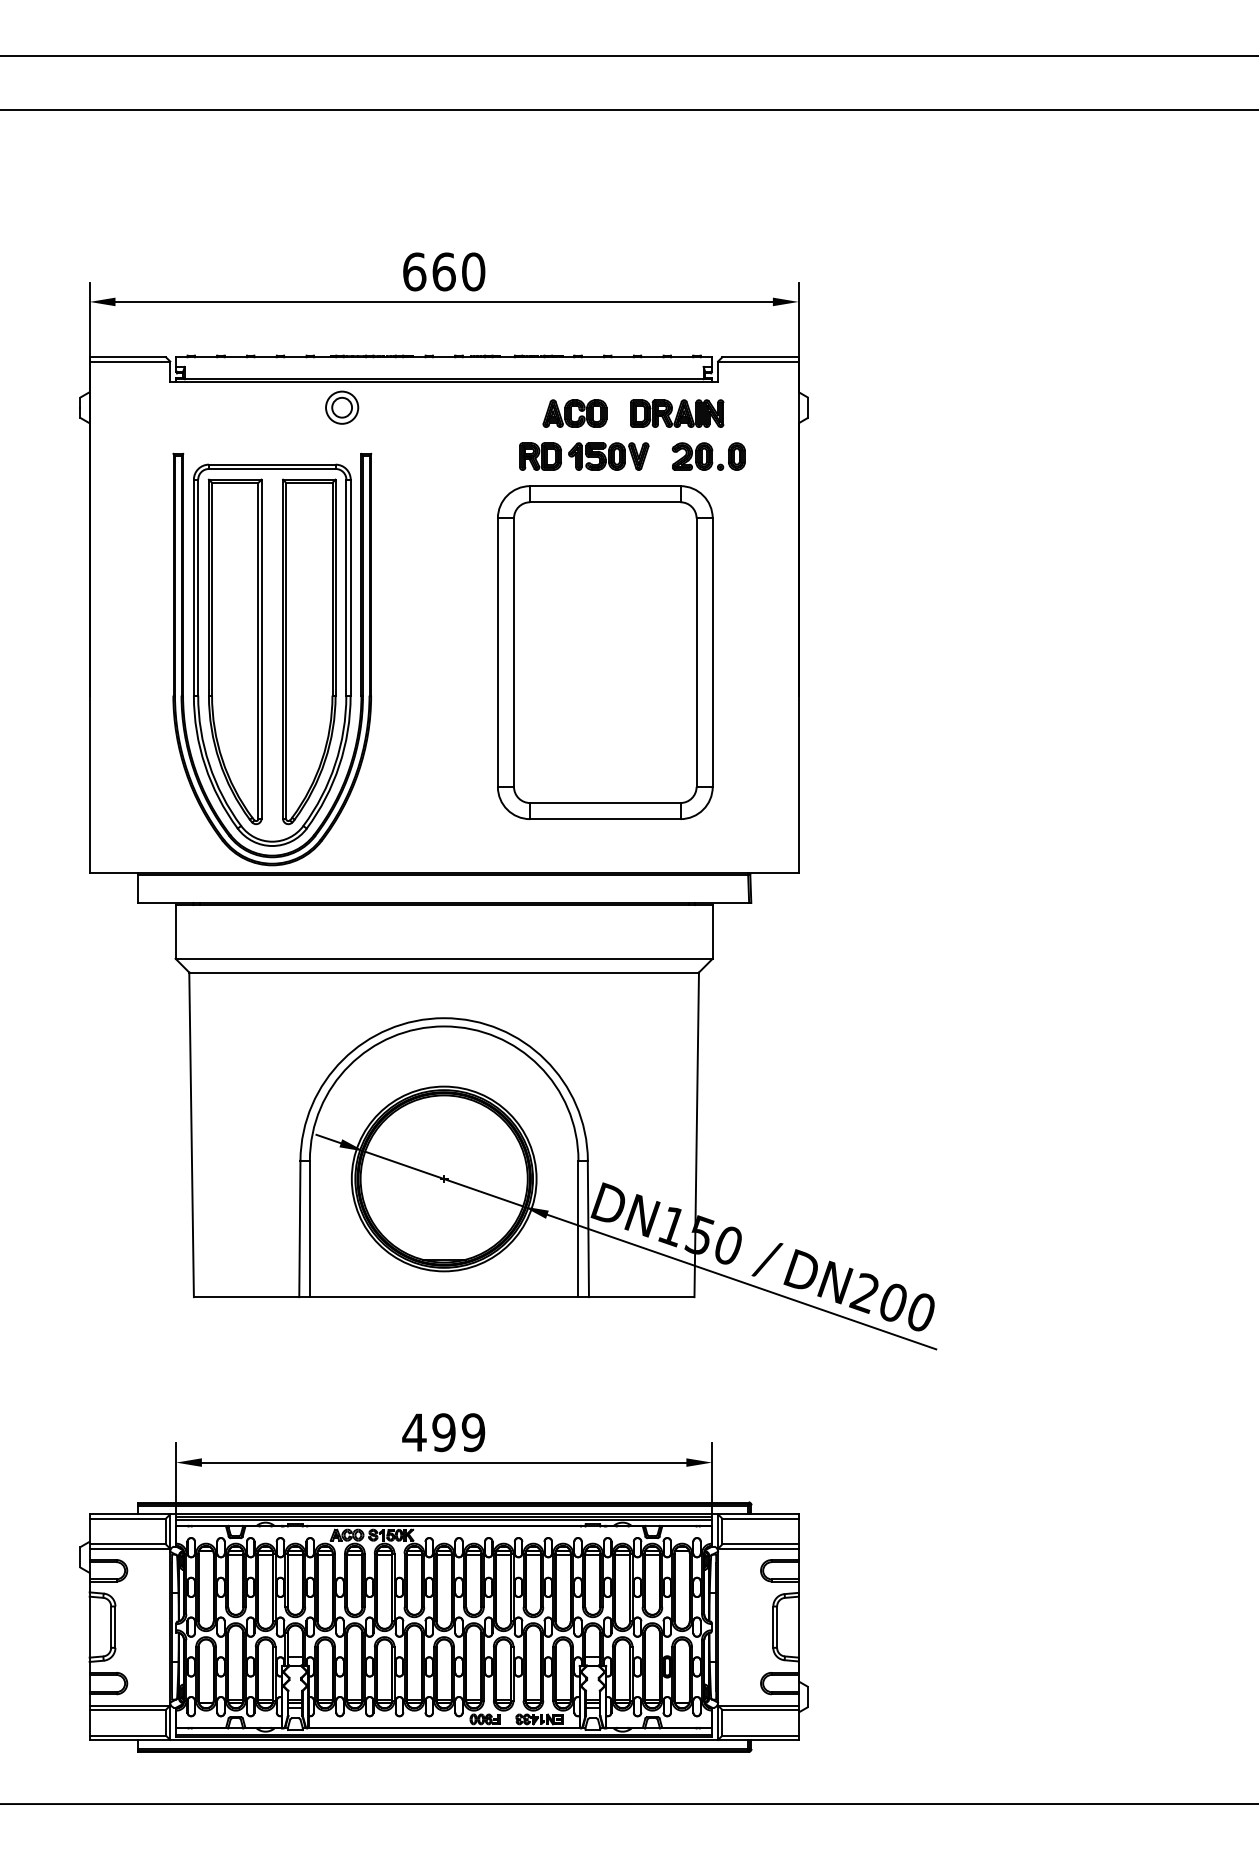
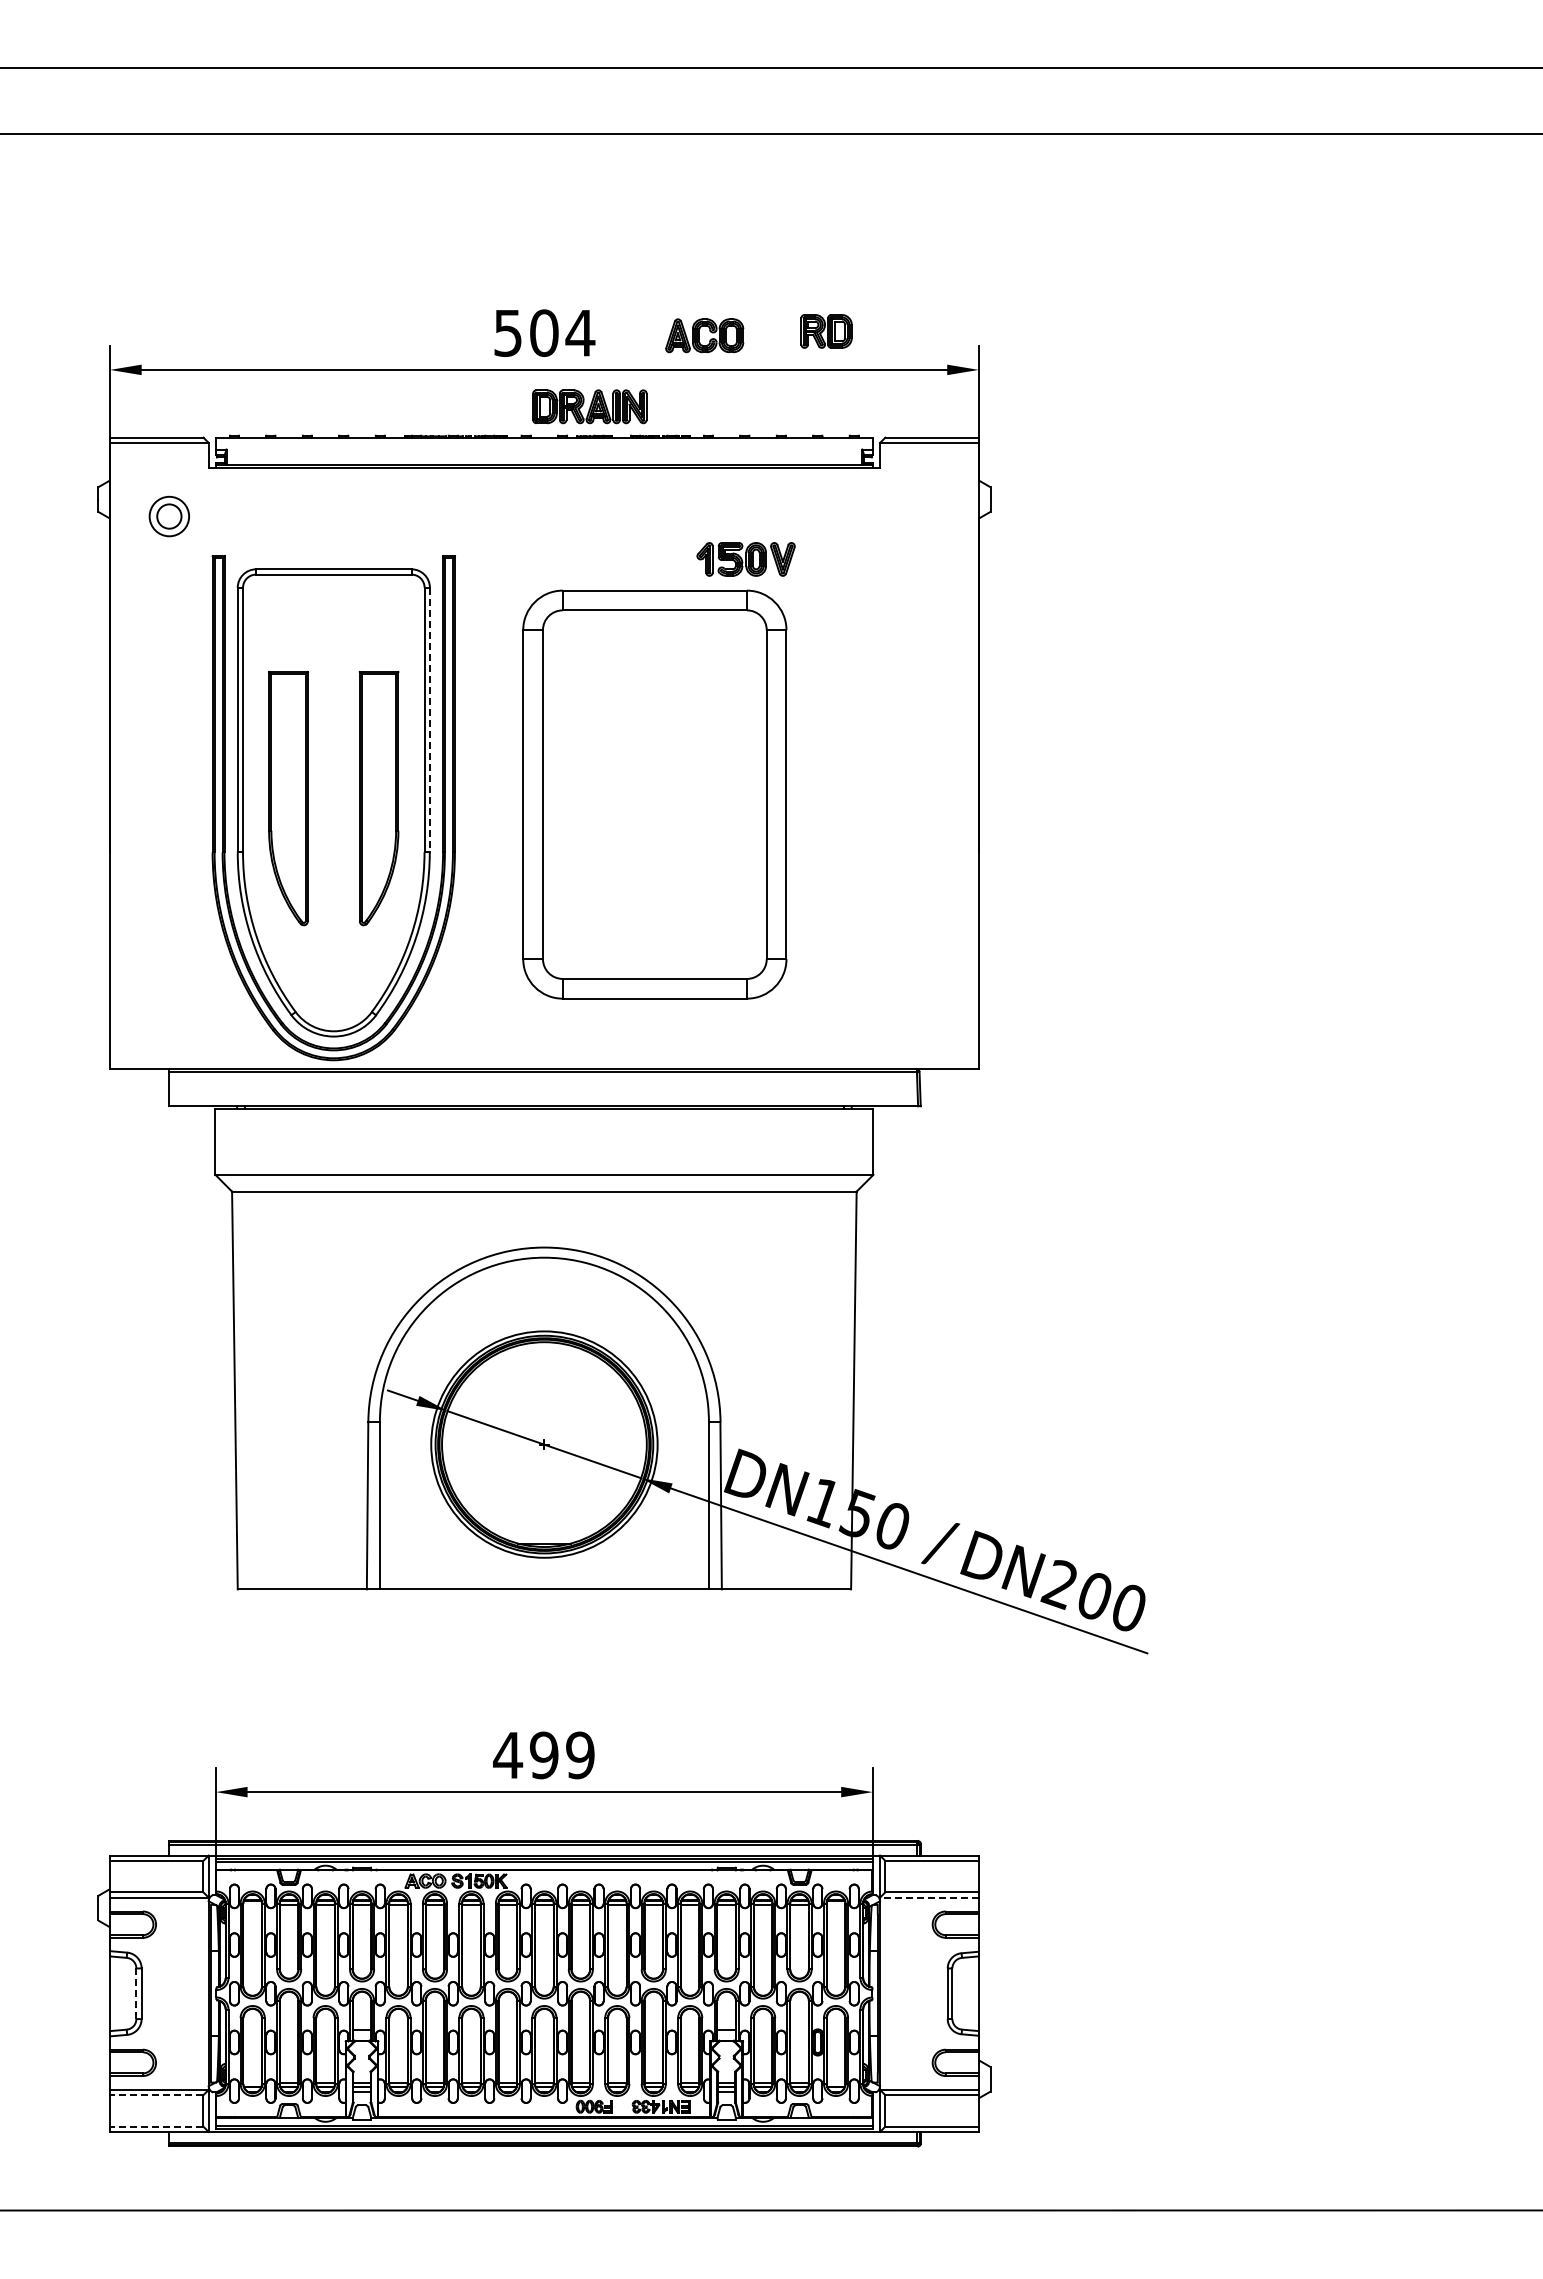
text: (444, 272) -> (544, 333), 660 -> 504
part: (341, 407) -> (168, 516), moved
part: (574, 413) -> (704, 335), moved
part: (676, 413) -> (589, 406), moved
part: (540, 456) -> (826, 331), moved
part: (708, 456) -> (868, 559), removed
line: (350, 588) -> (429, 720), solid -> dashed
part: (235, 651) -> (288, 798), size x0.6
part: (308, 651) -> (378, 798), size x0.6
part: (605, 652) -> (654, 794), moved
line: (757, 1548) -> (928, 1897), solid -> dashed
line: (111, 1626) -> (136, 1993), solid -> dashed
line: (127, 1710) -> (156, 2095), solid -> dashed
line: (127, 1735) -> (156, 2126), solid -> dashed

